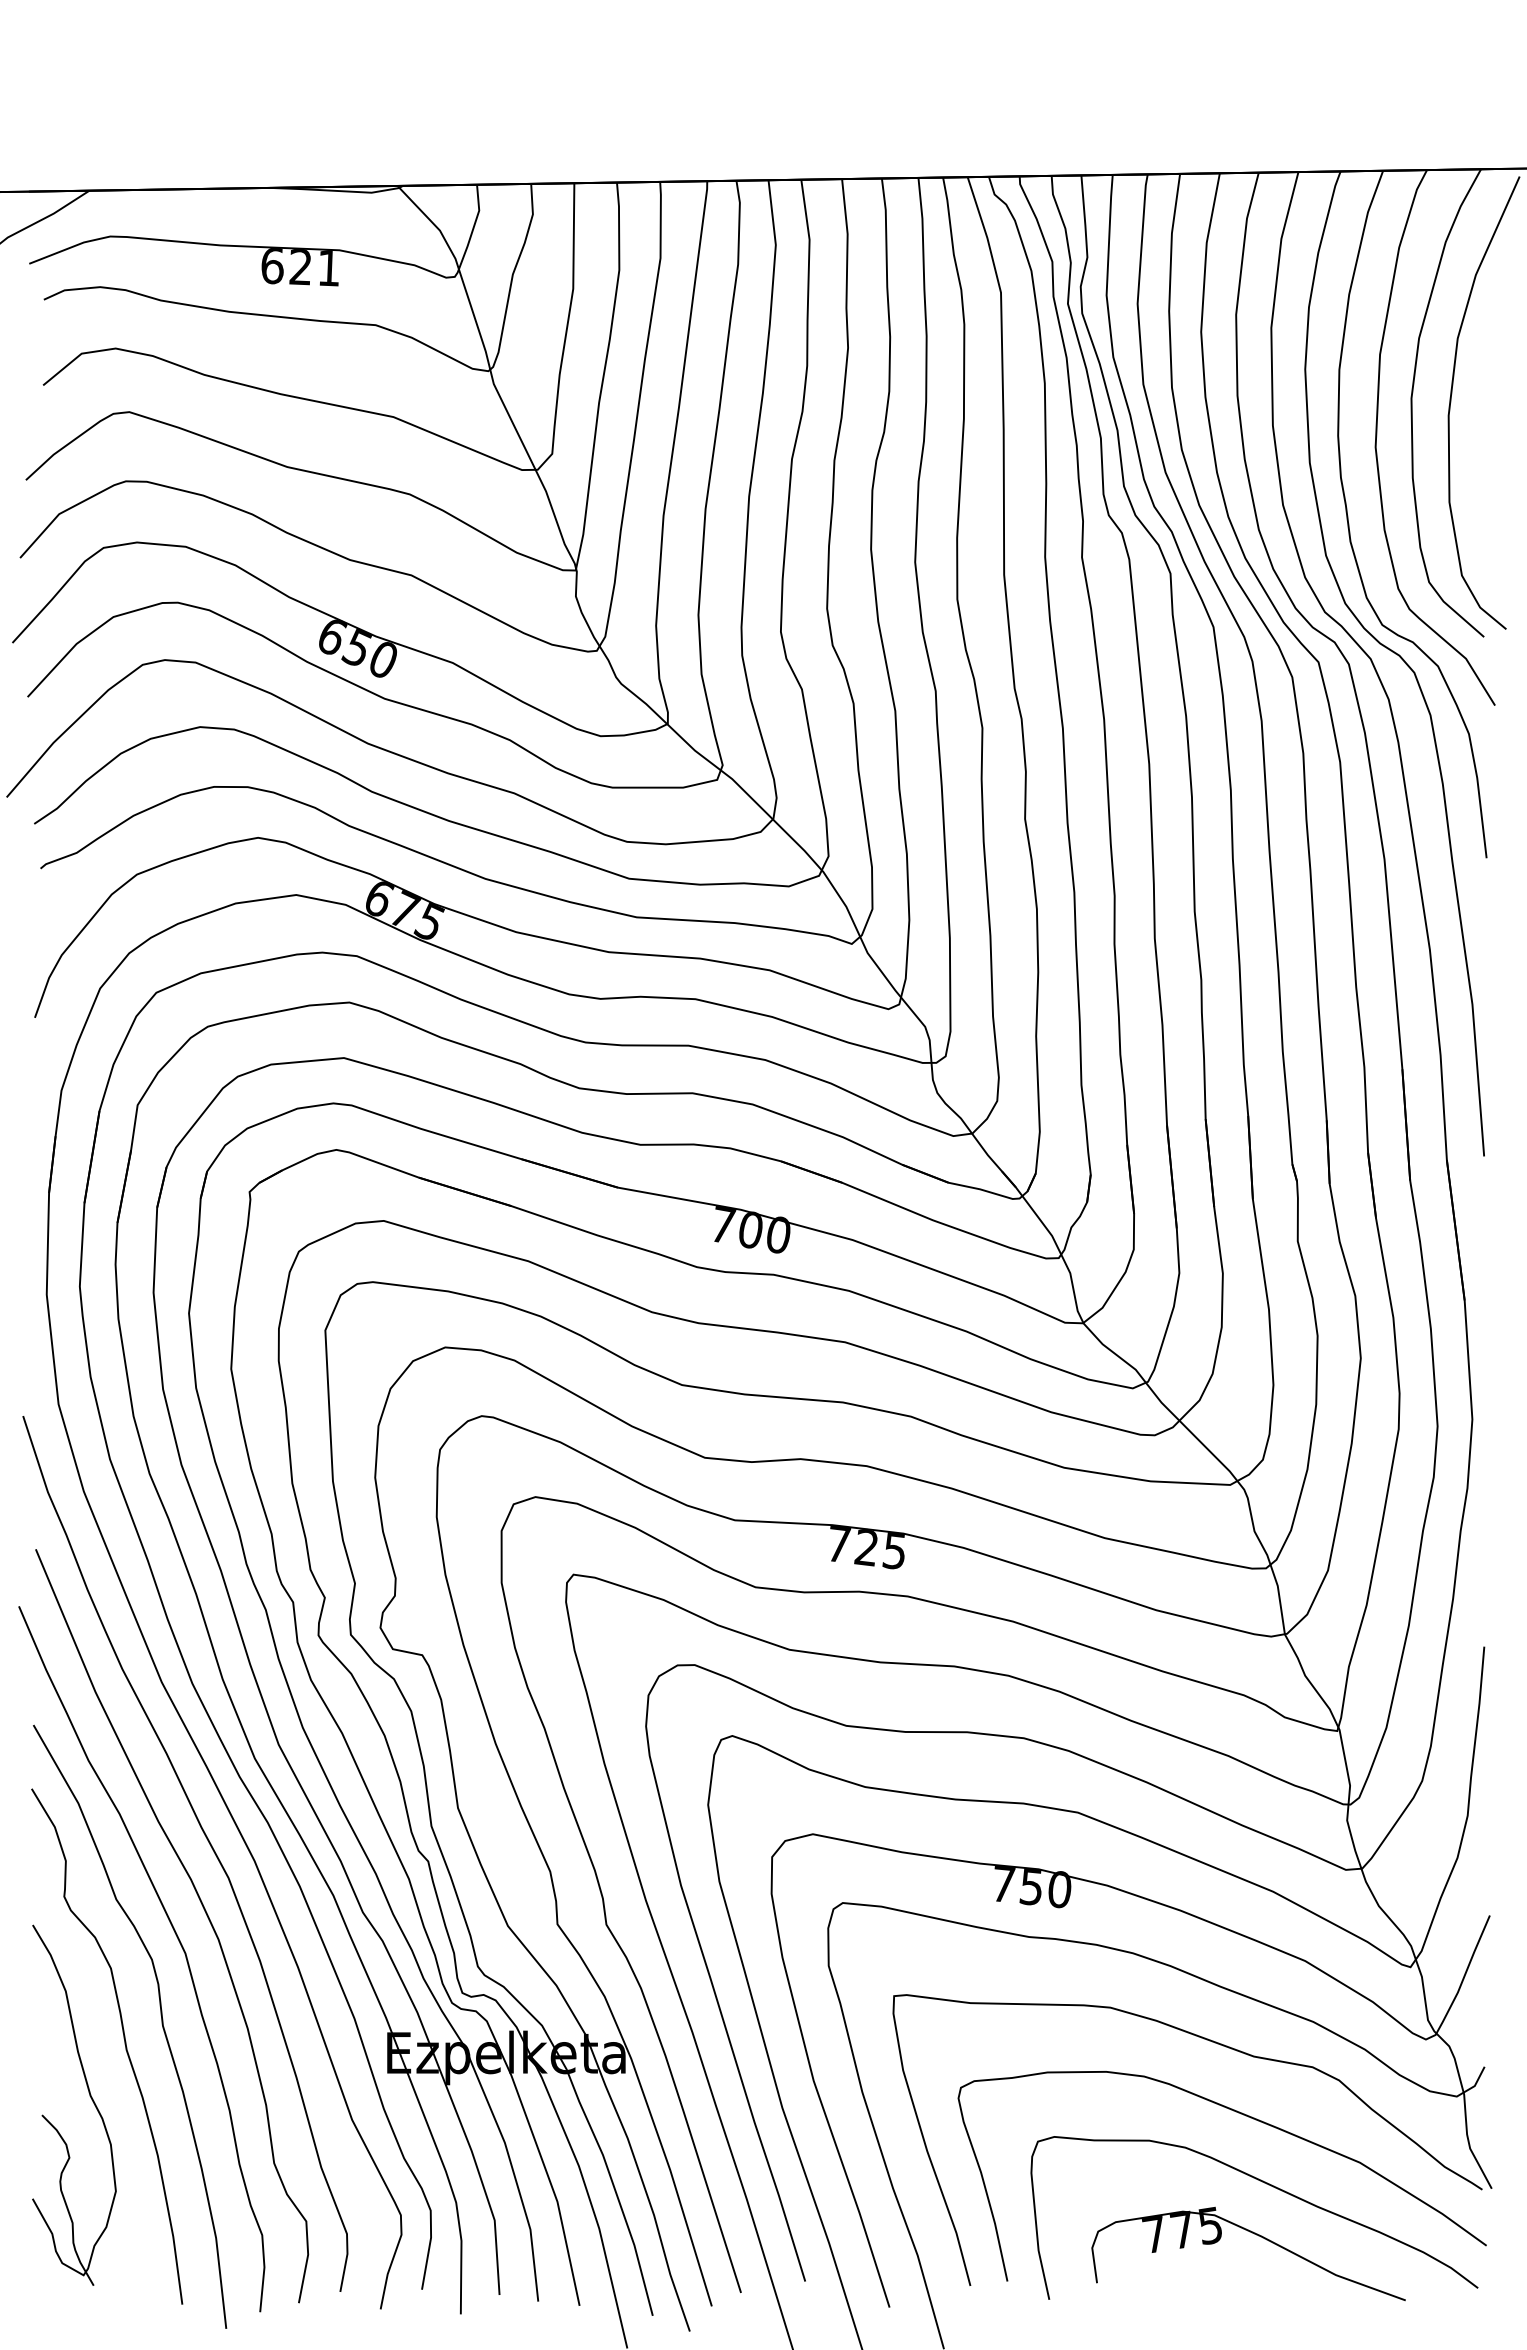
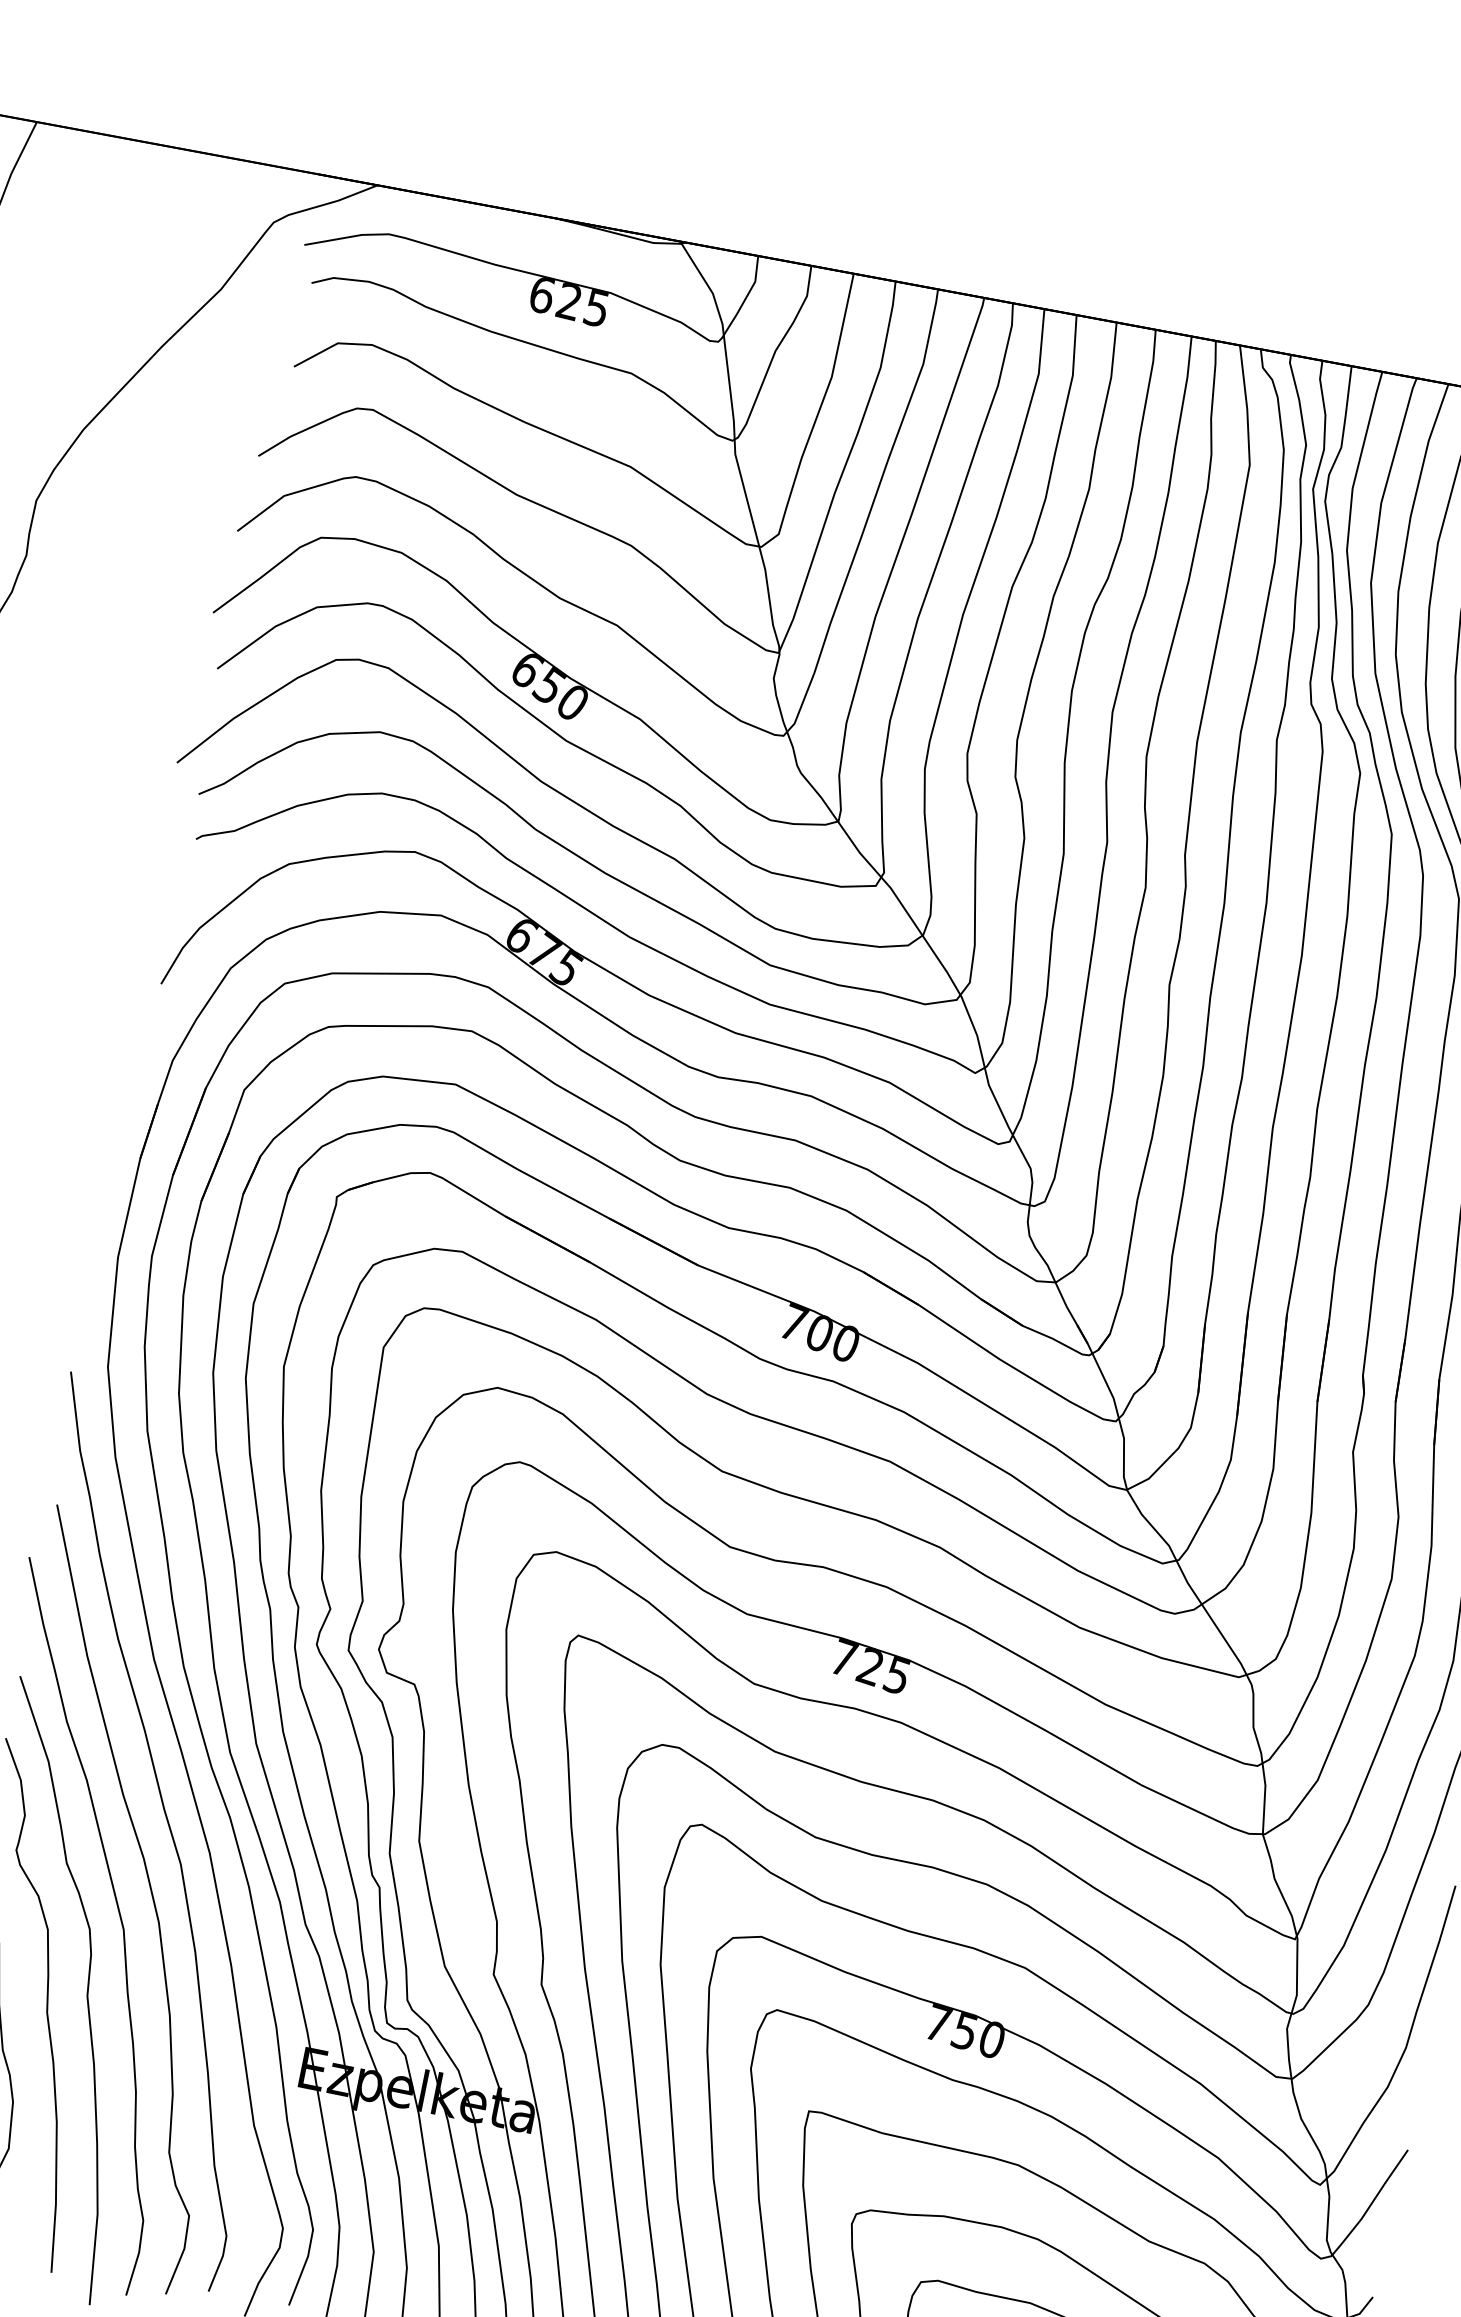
text: (328, 268) -> (596, 308), 621 -> 625

